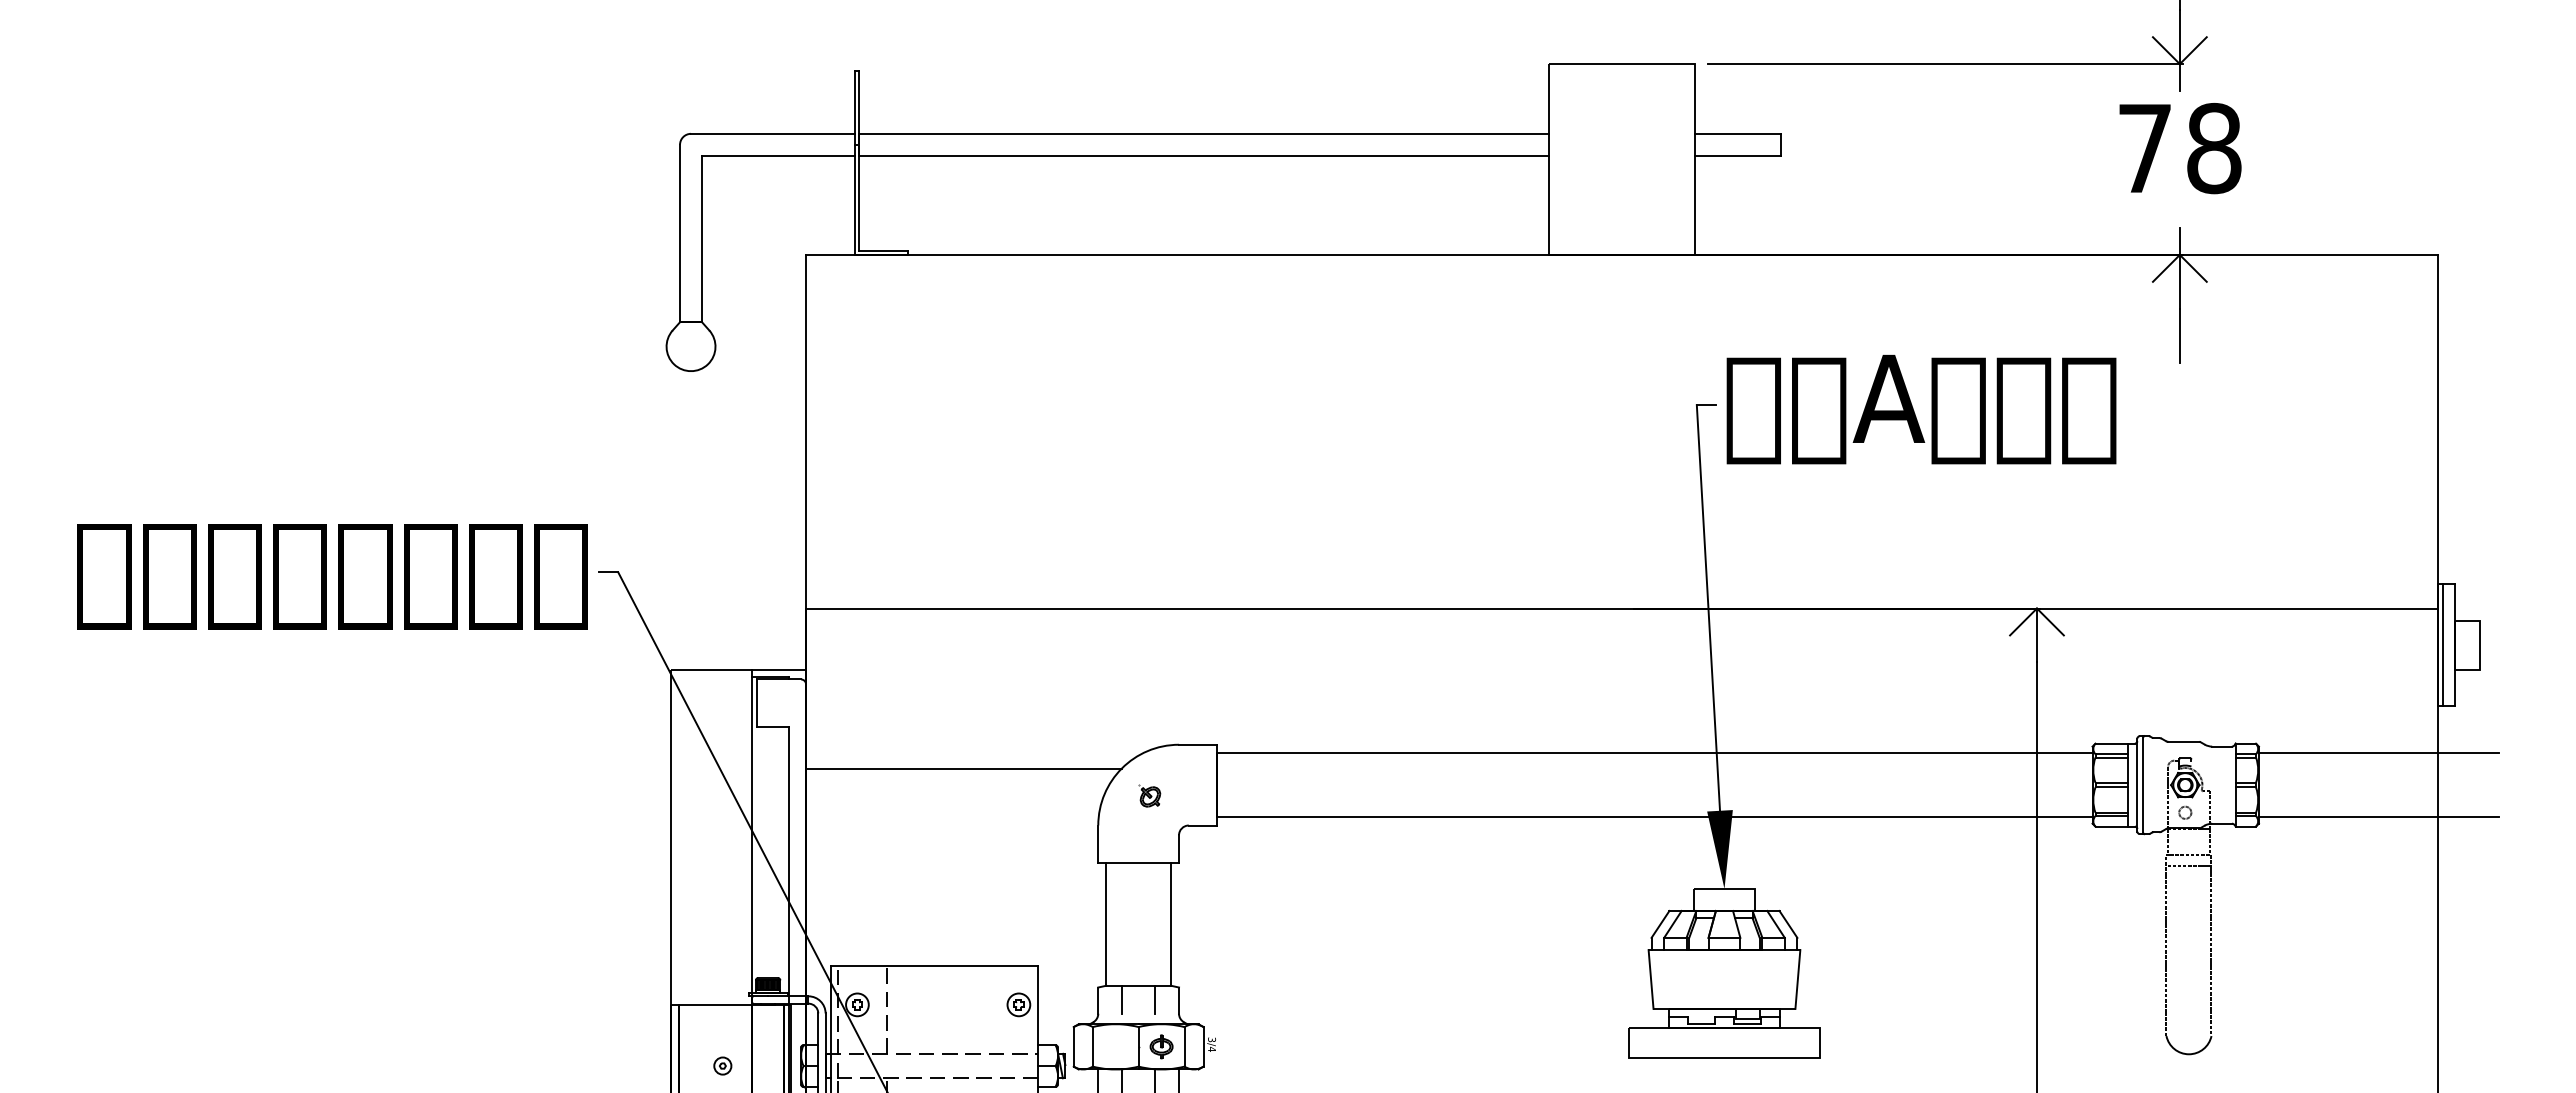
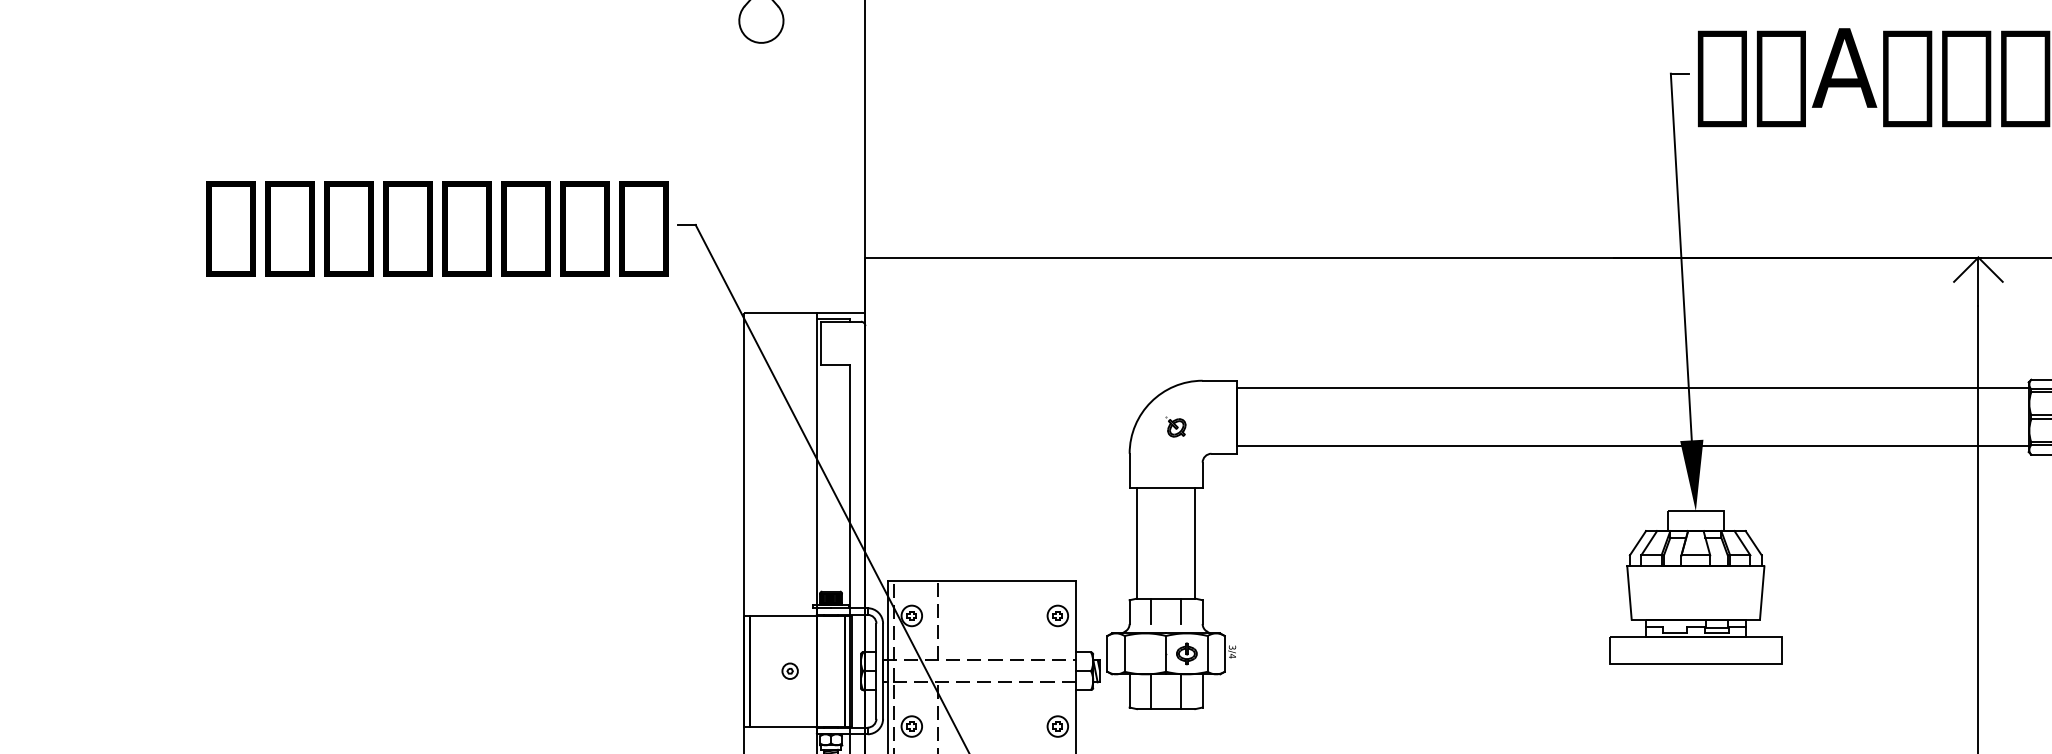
line: (963, 768) -> (1007, 402), removed

